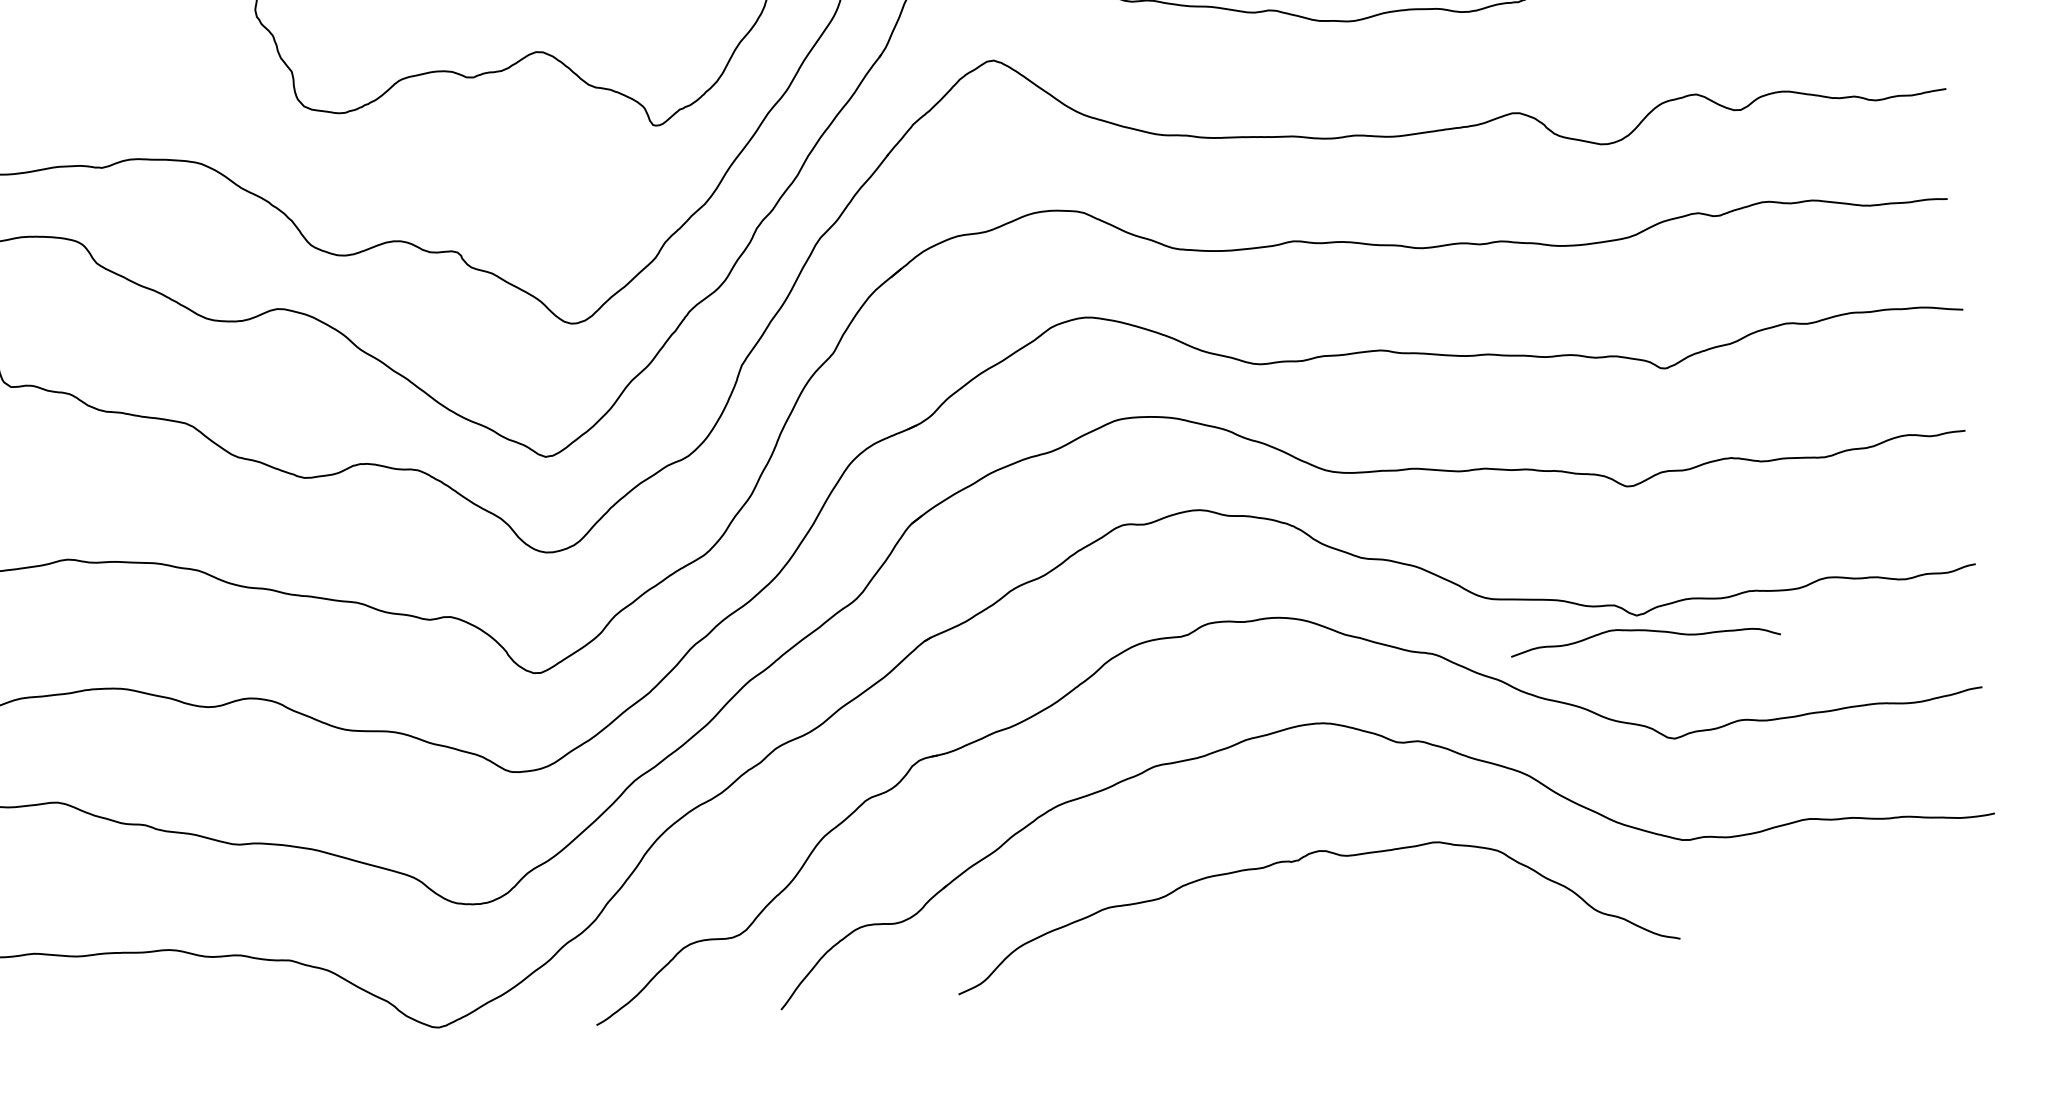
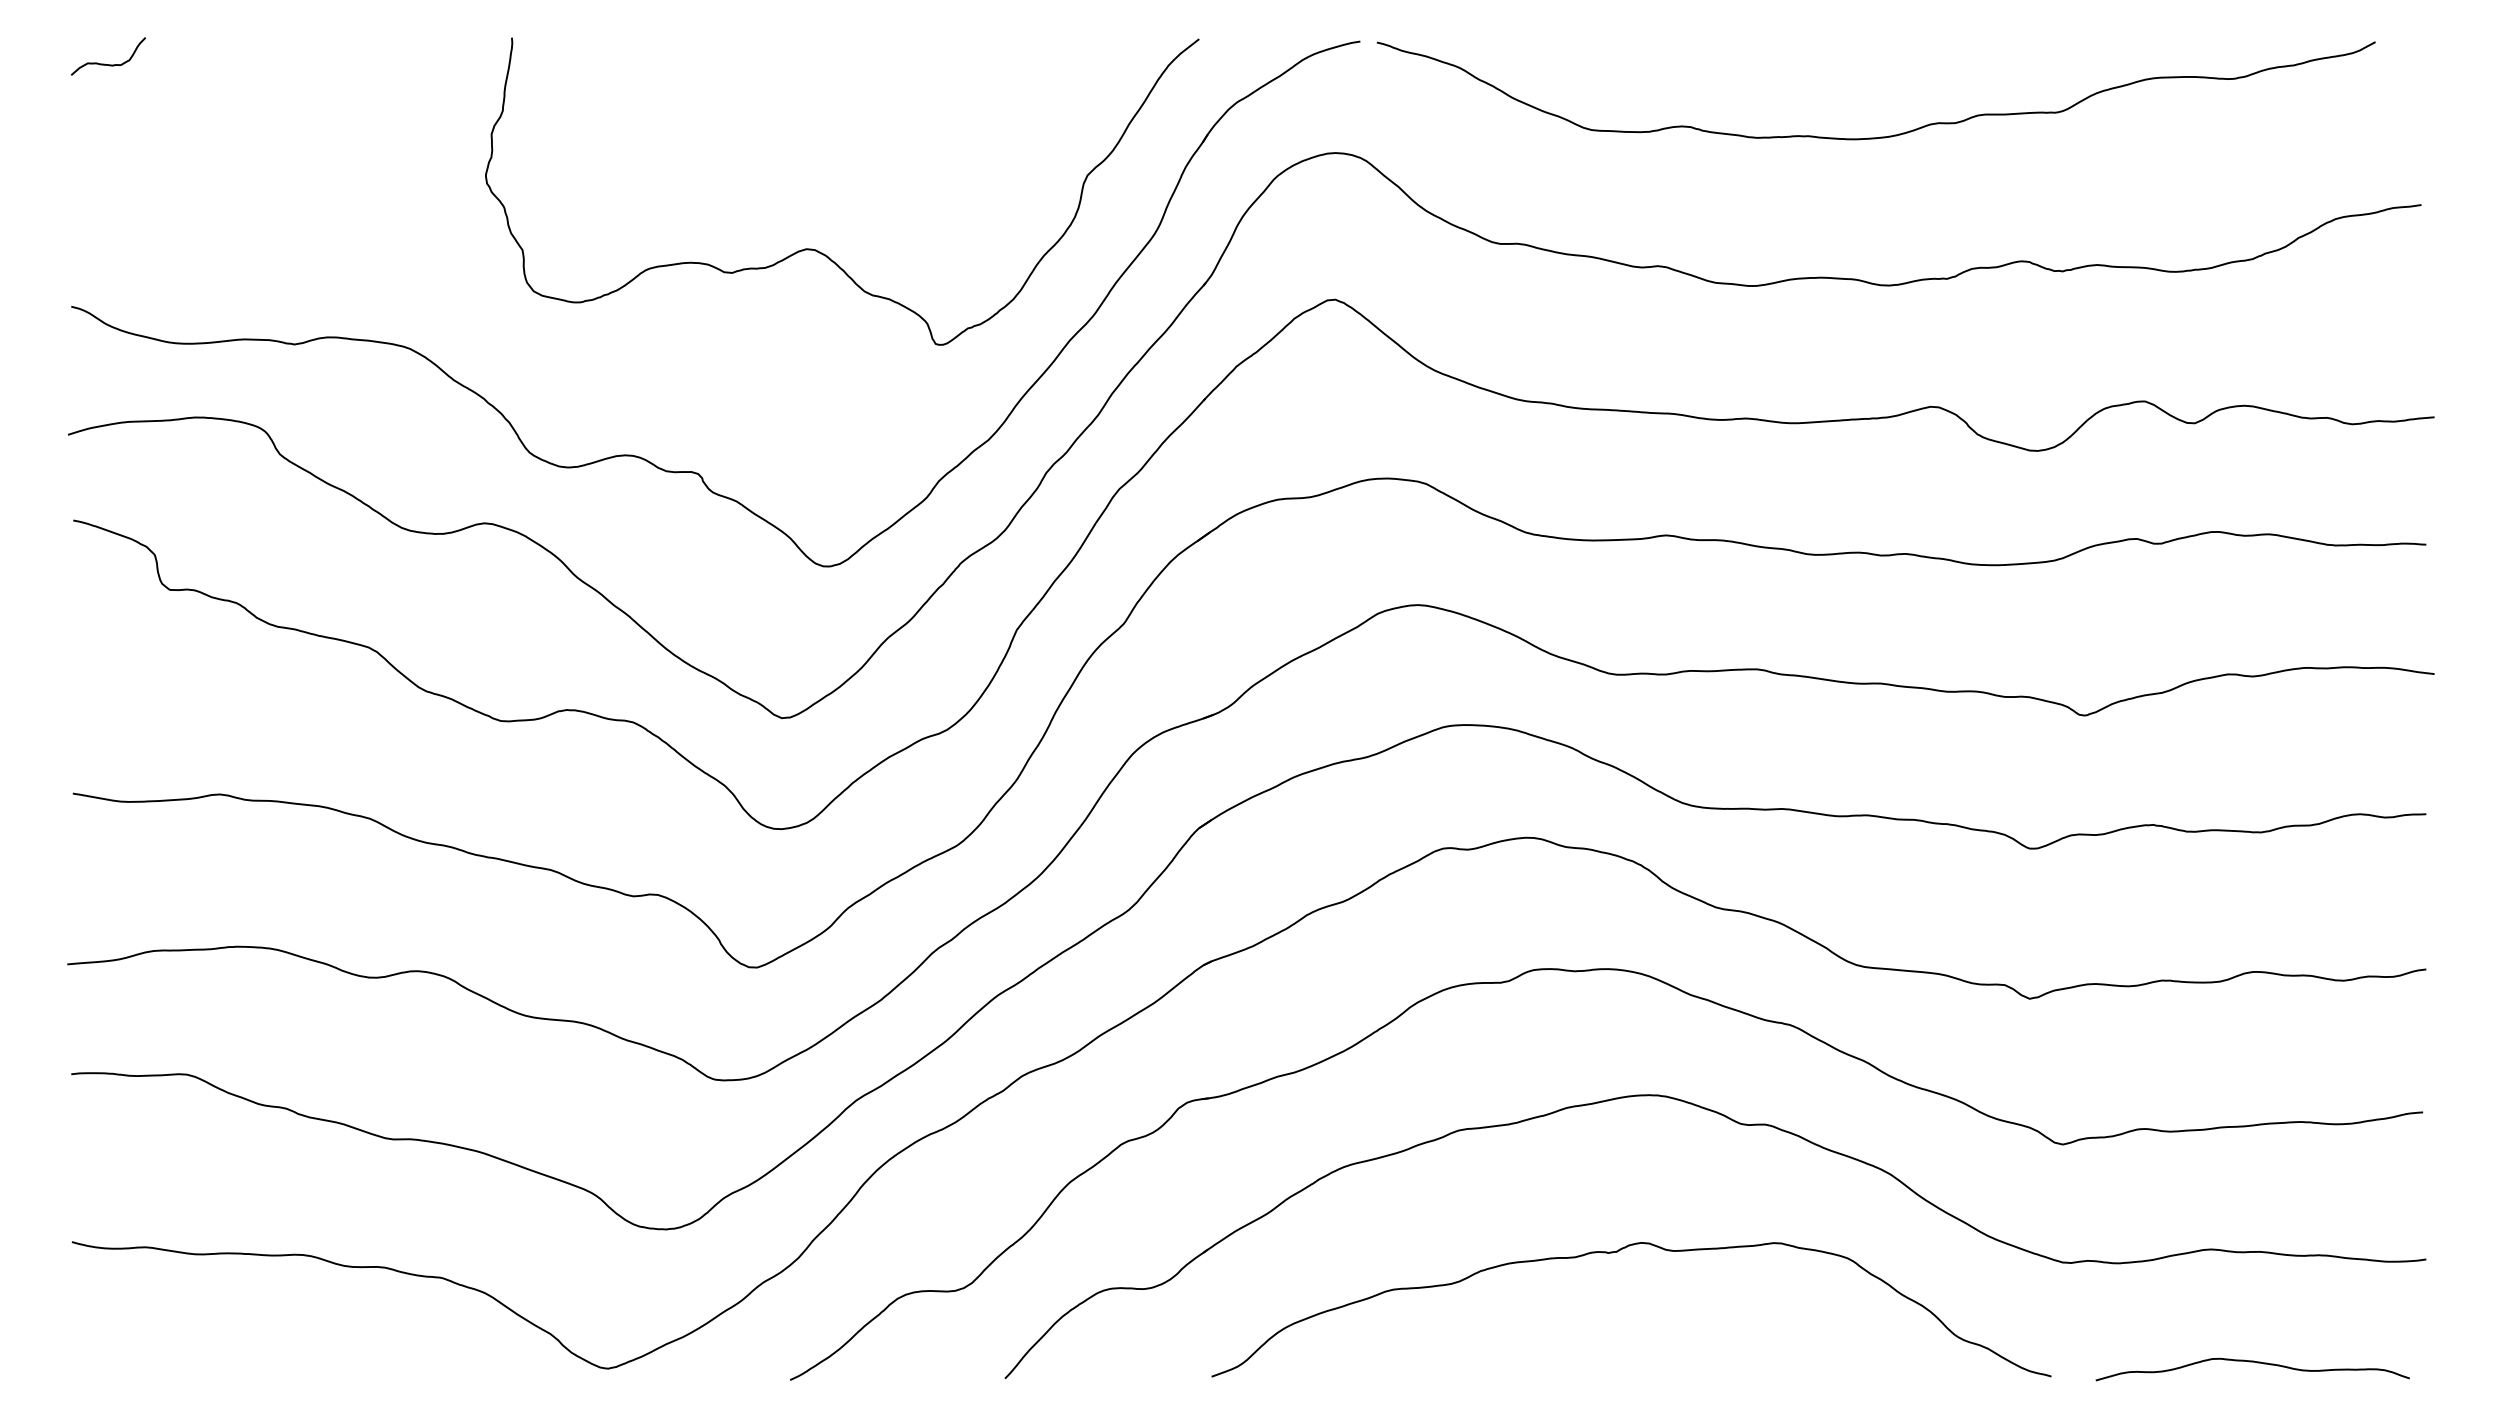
curve: (1644, 631) -> (2252, 1362), moved

